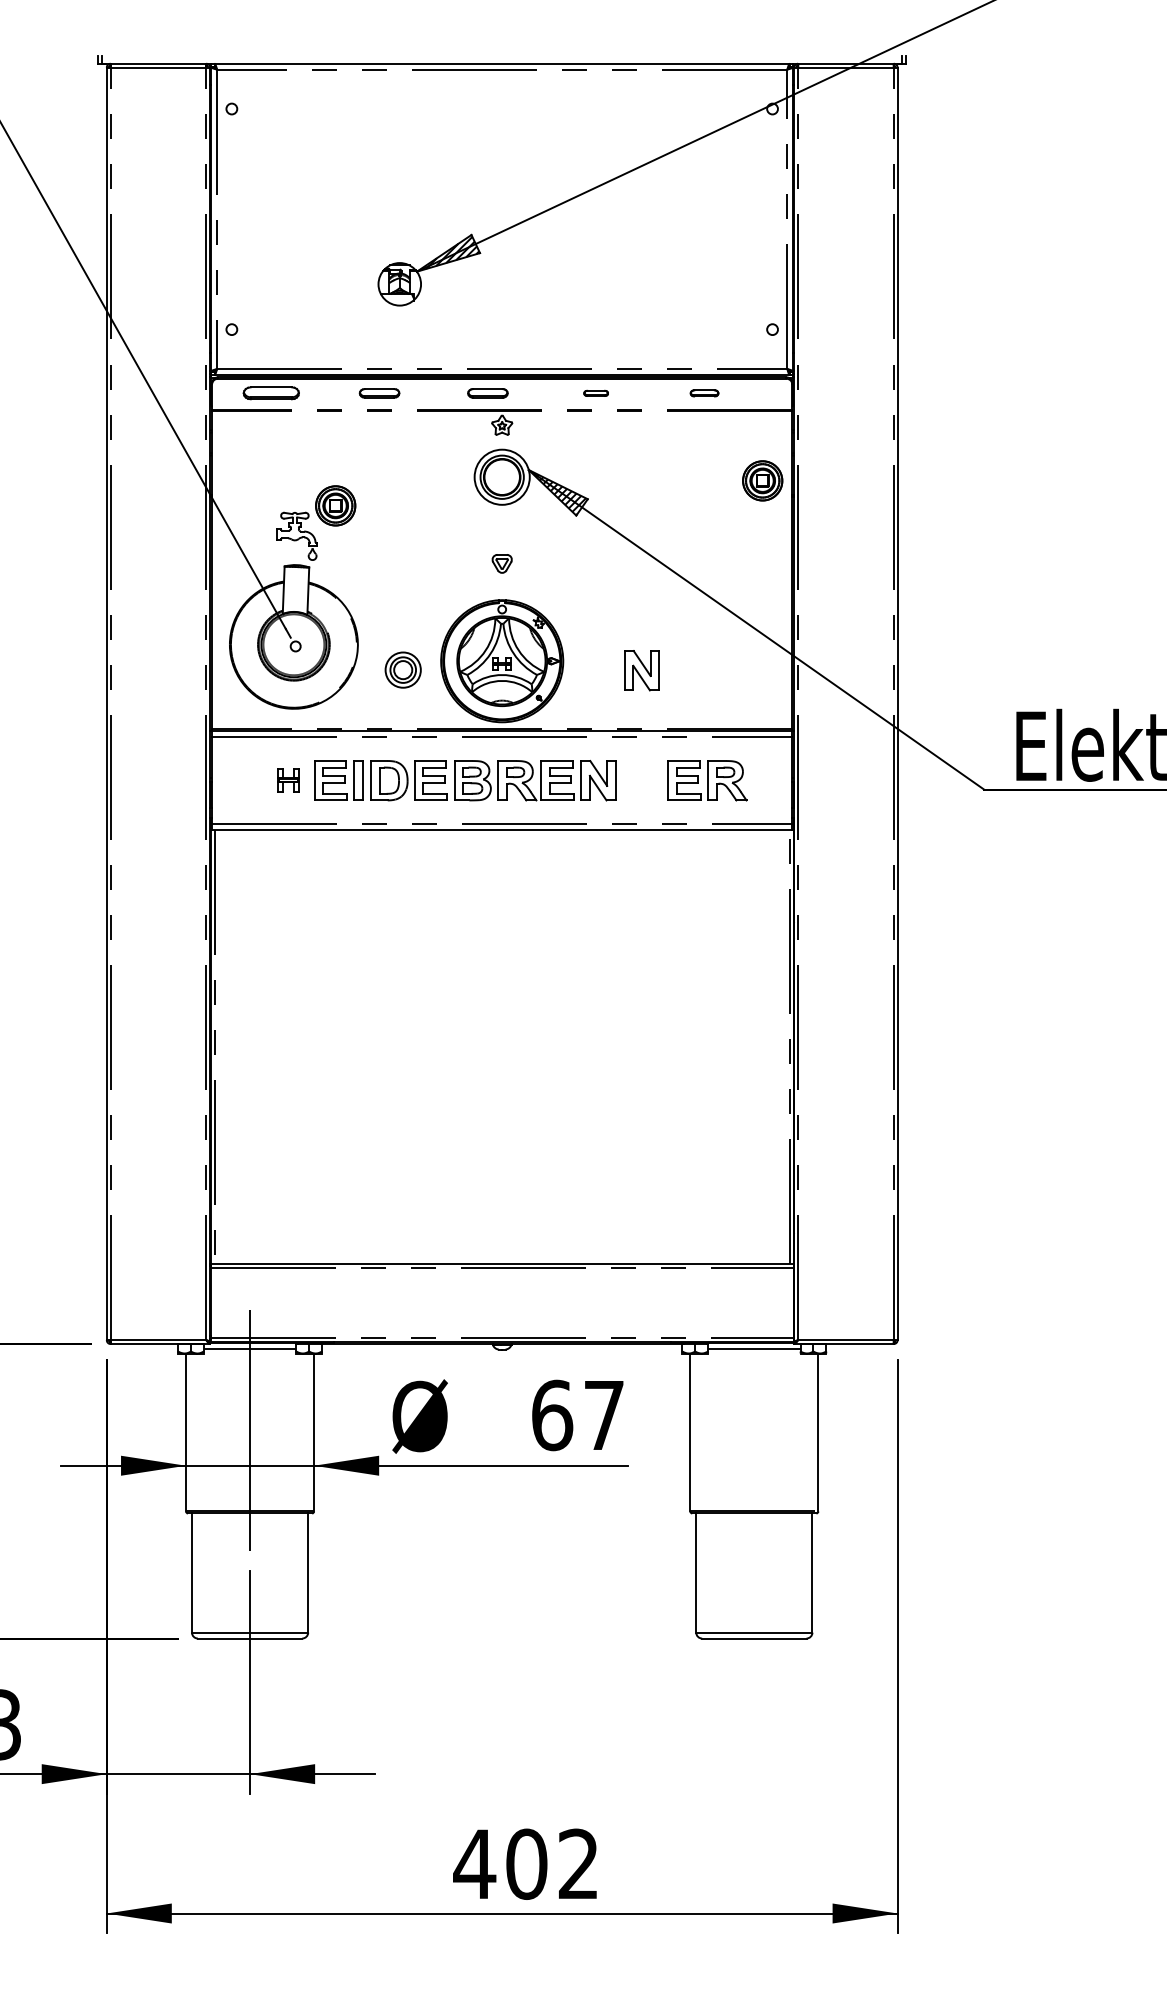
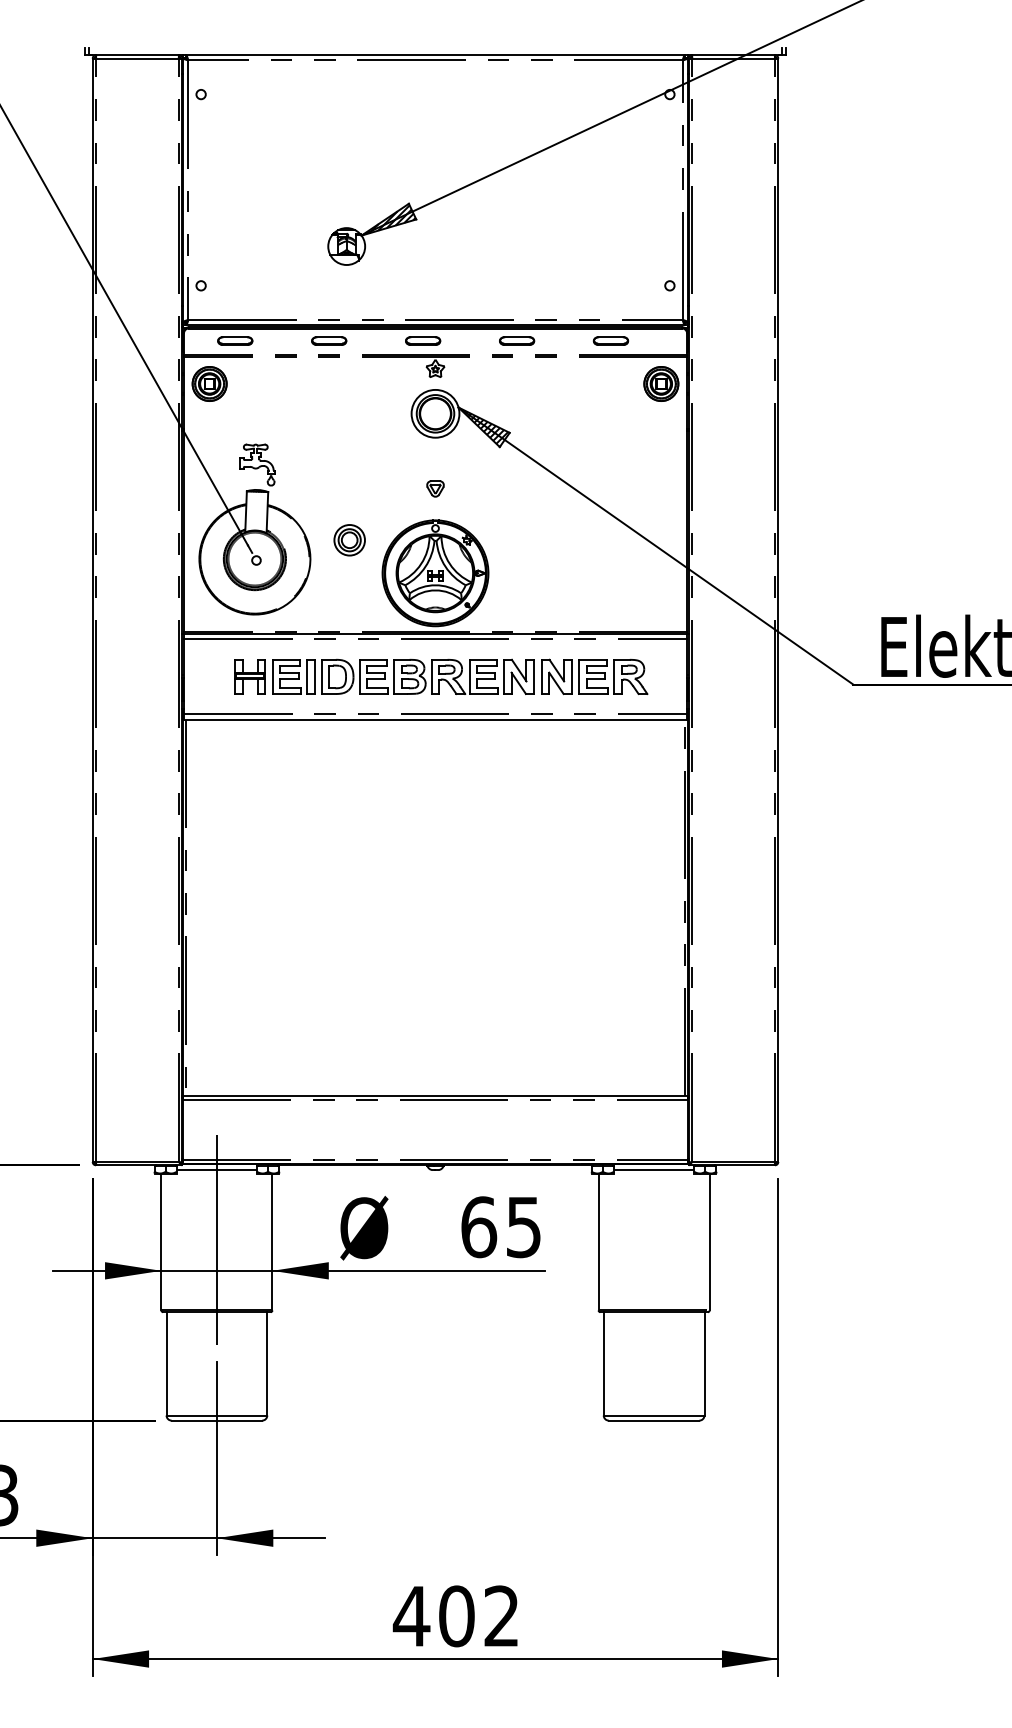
part: (270, 393) -> (234, 341), size x0.71
part: (595, 393) -> (516, 341), size x1.67
part: (704, 393) -> (610, 341), size x1.43
part: (762, 480) -> (661, 383), moved
part: (335, 505) -> (209, 383), moved
part: (402, 669) -> (349, 539), moved
part: (641, 670) -> (556, 676), moved
part: (288, 780) -> (250, 676), size x1.67
text: (603, 1416) -> (523, 1228), 67 -> 65

